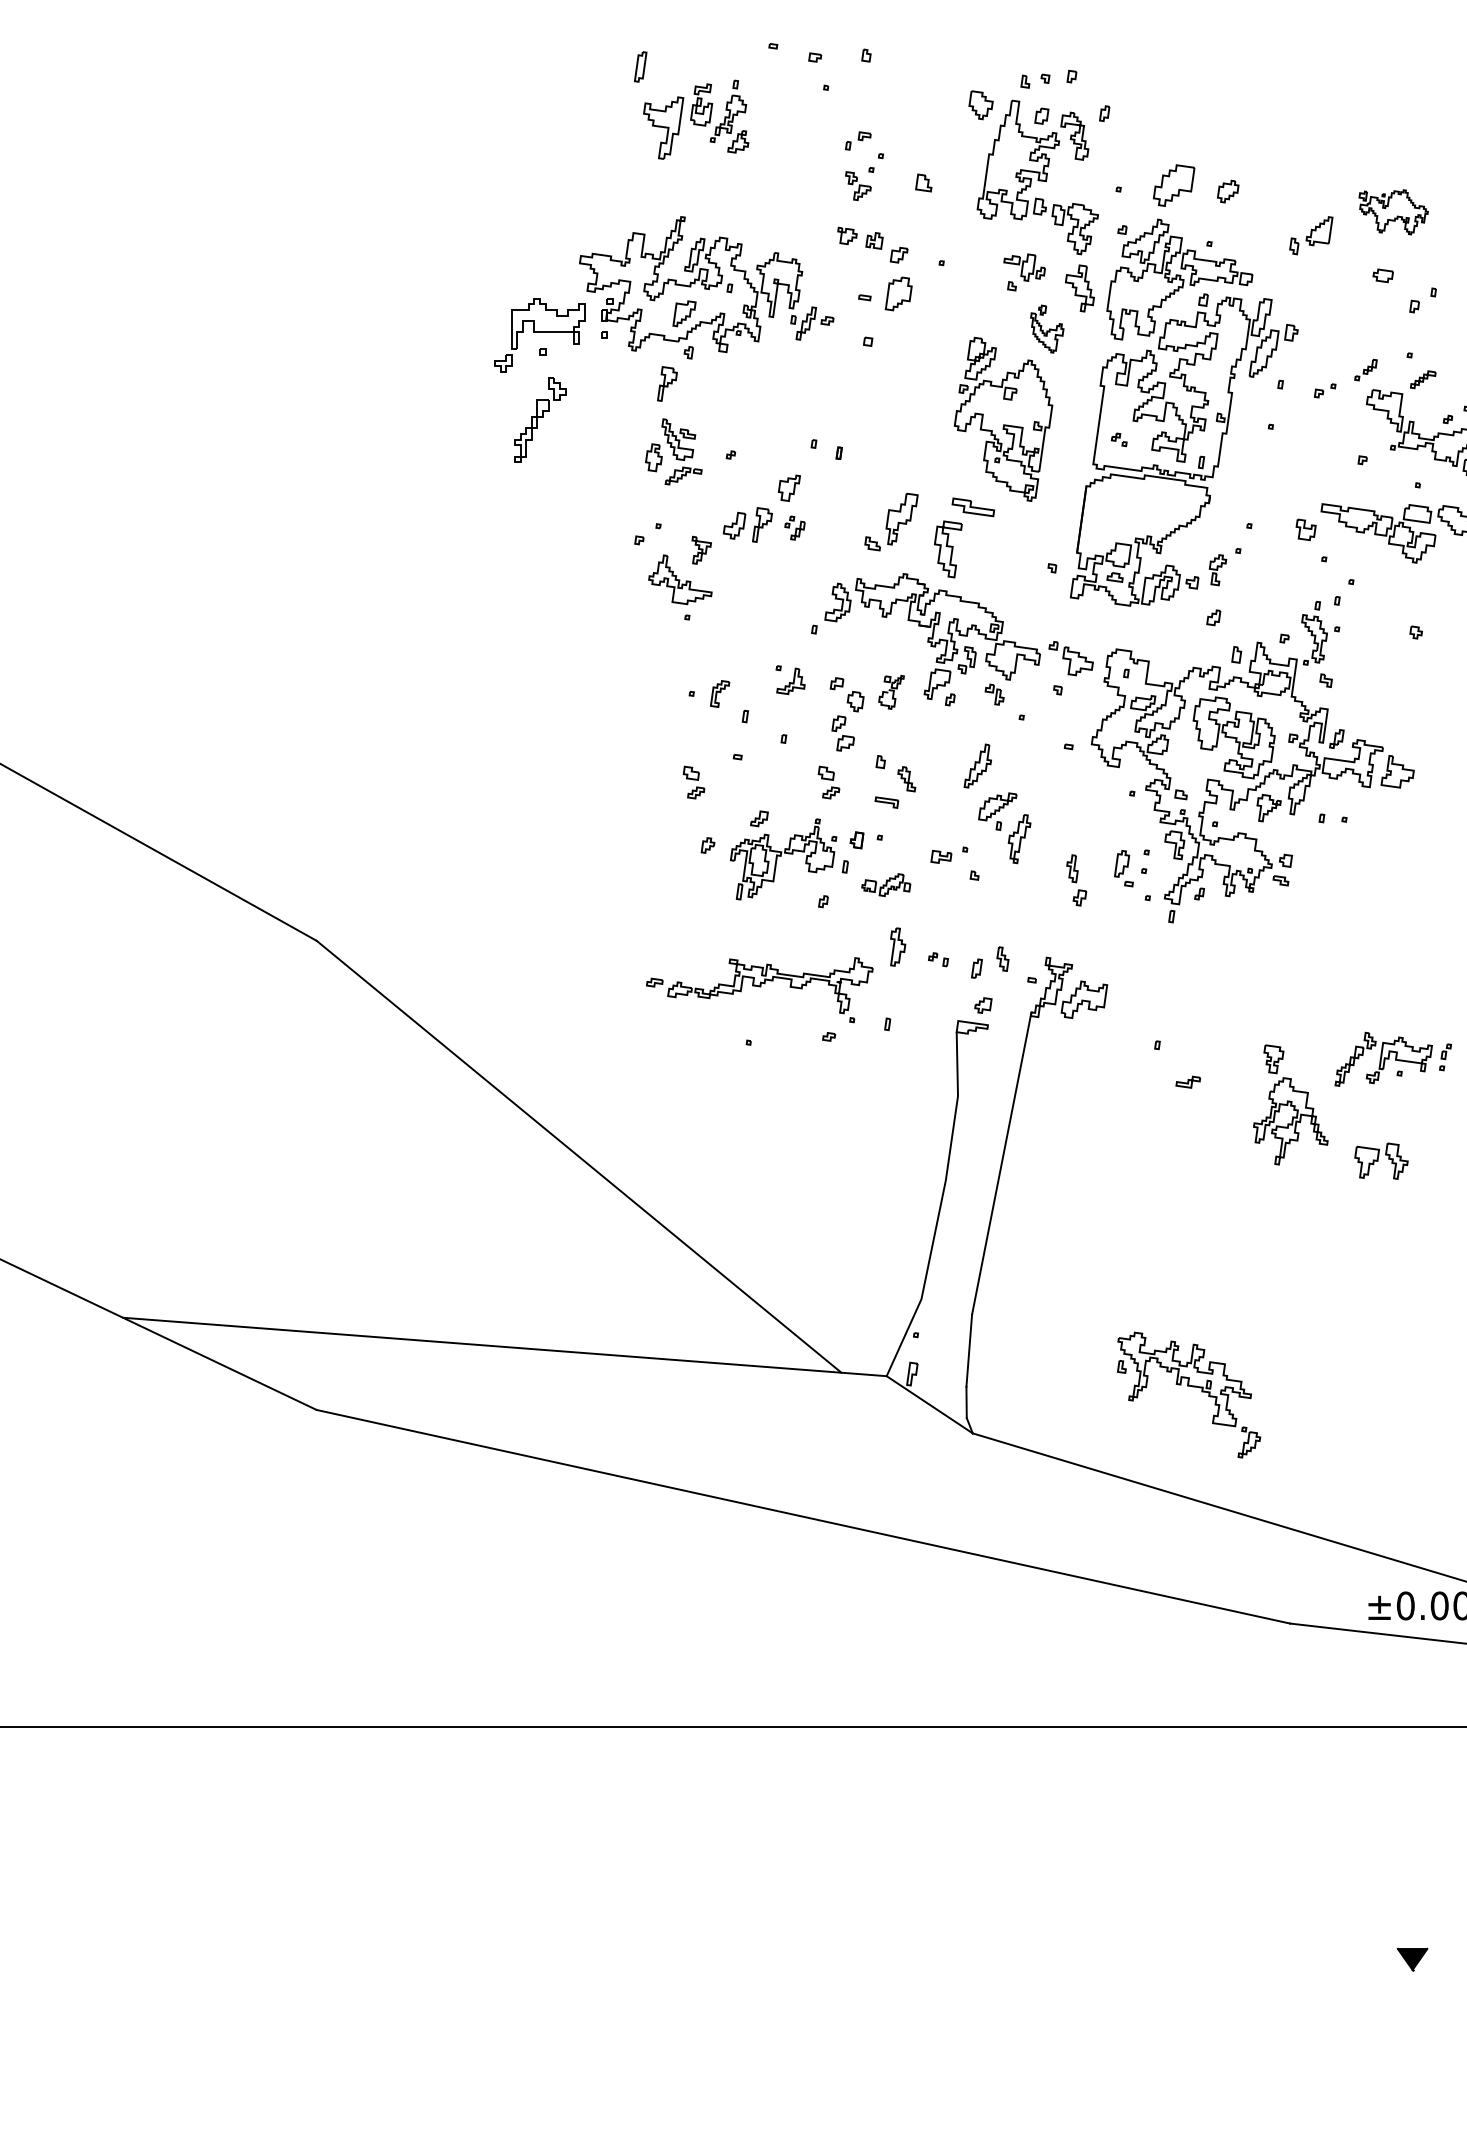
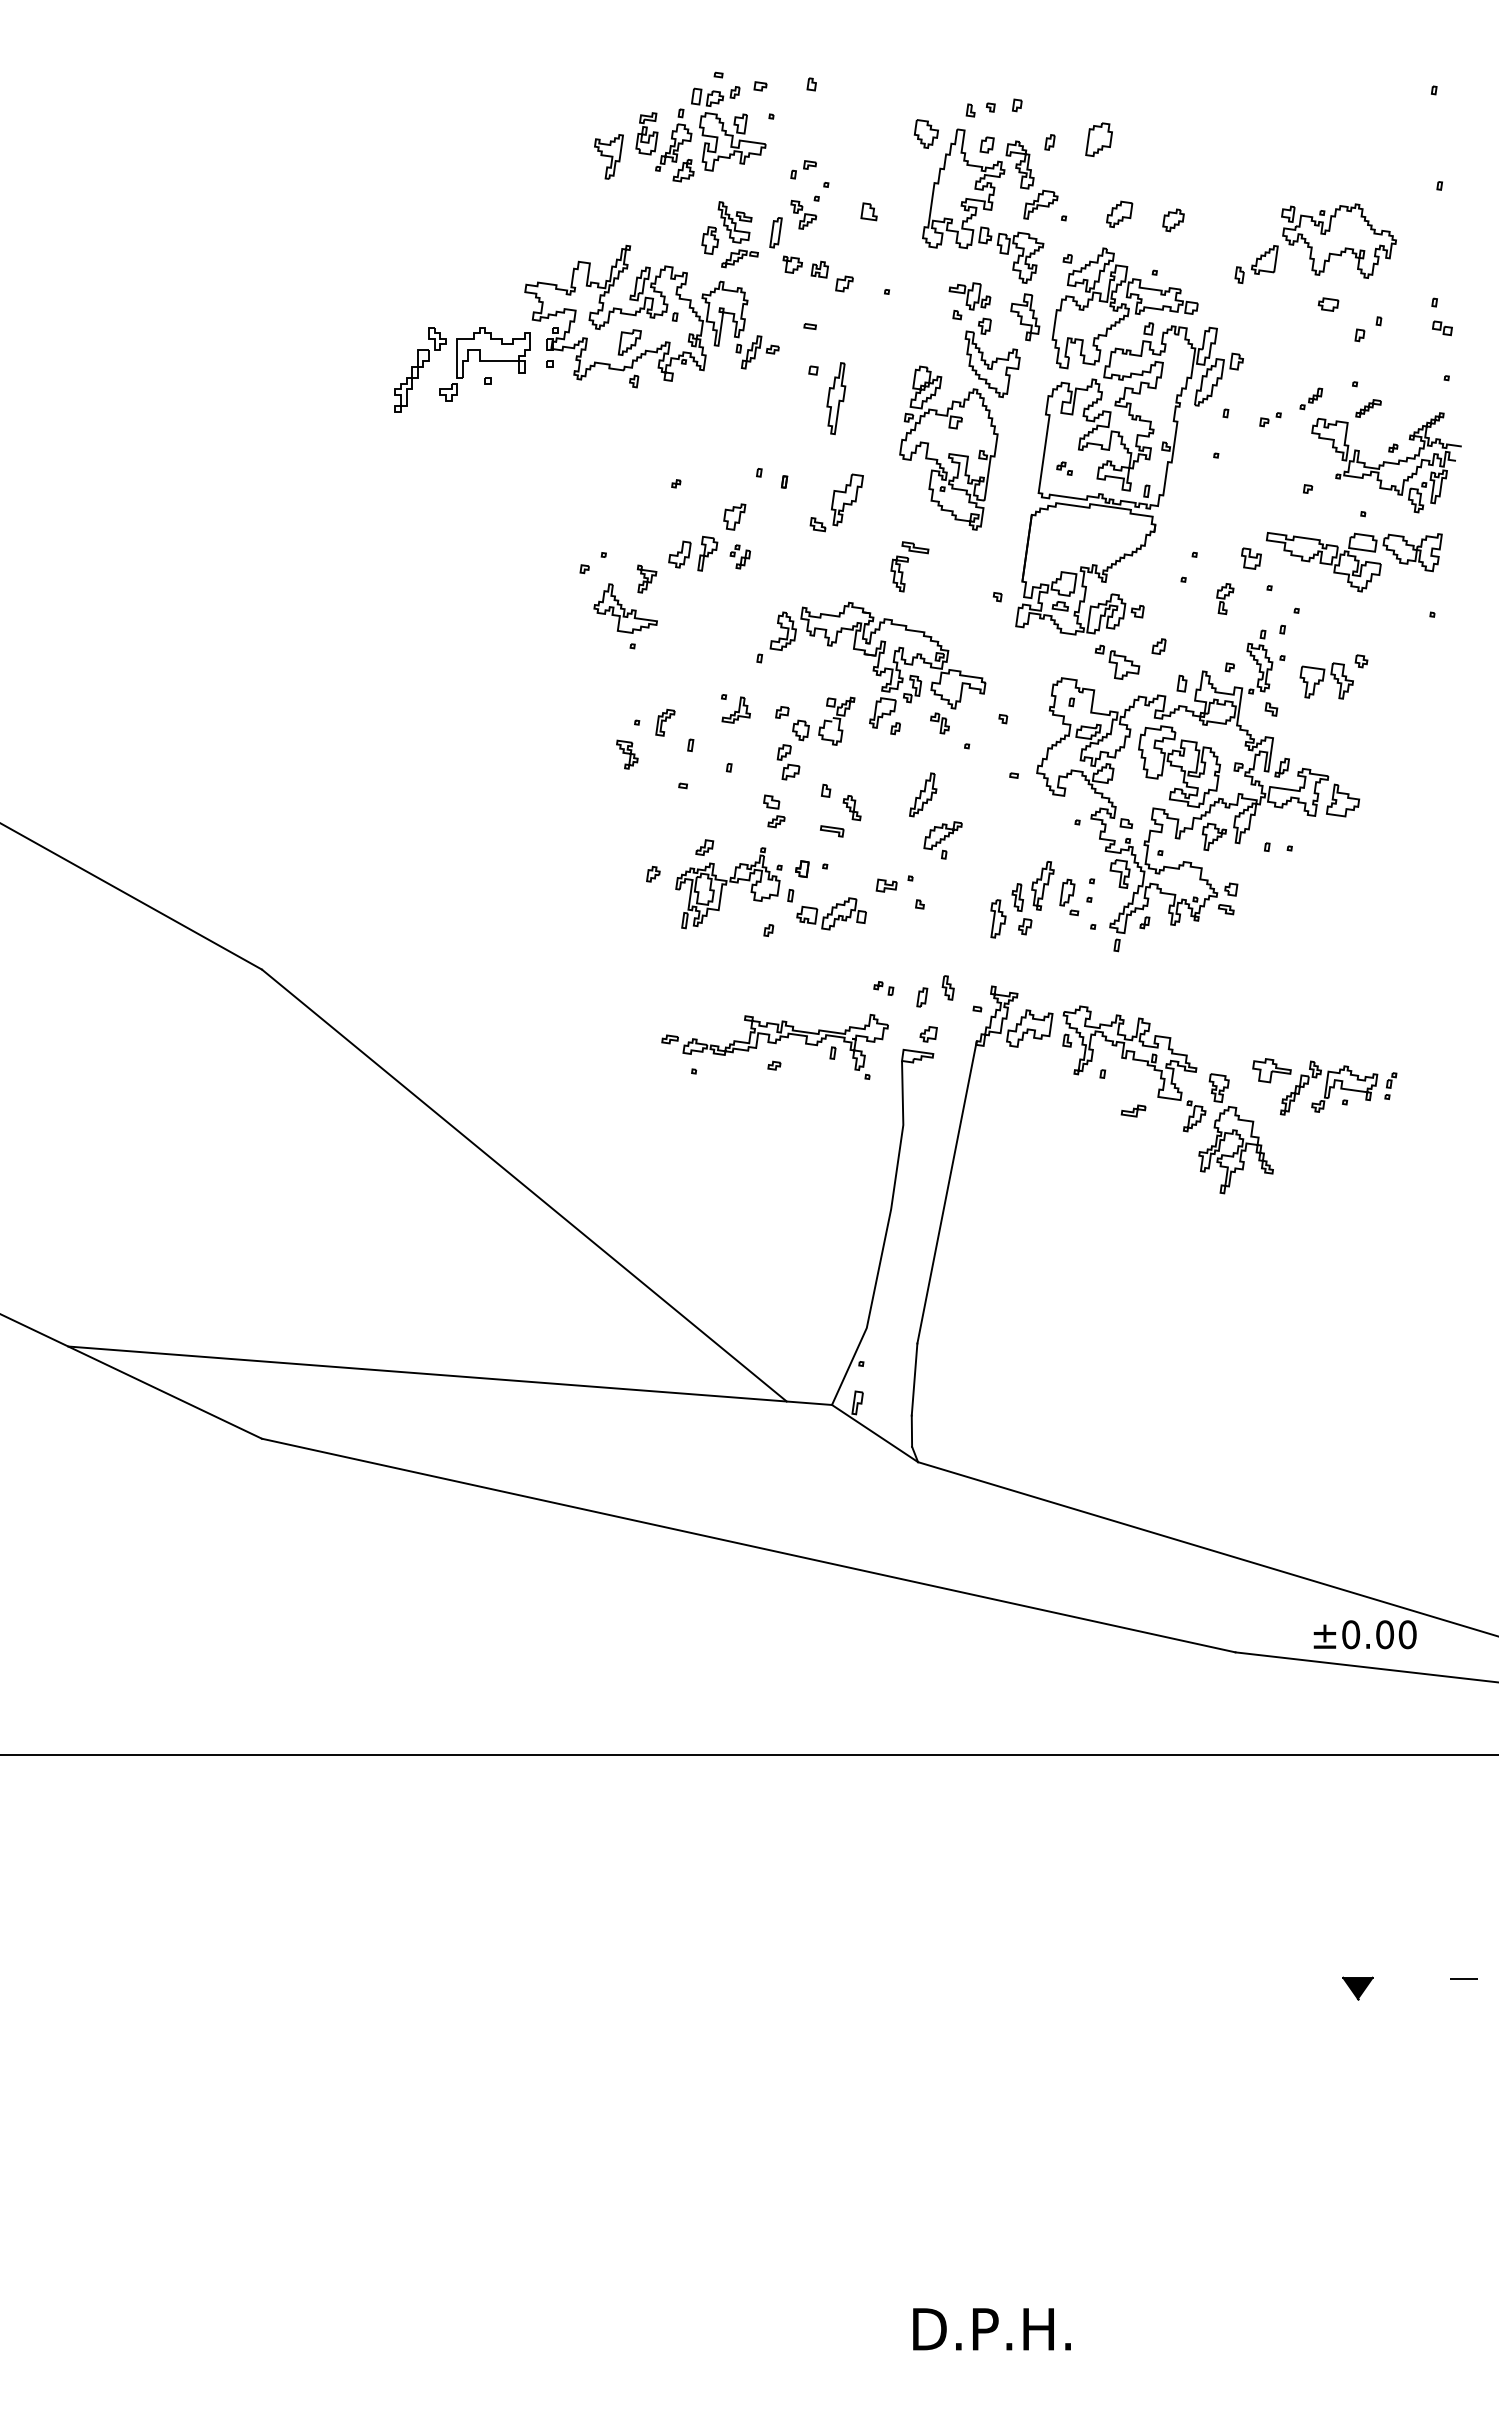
part: (640, 66) -> (775, 232), moved
part: (783, 99) -> (728, 128), added
part: (663, 127) -> (608, 156), size x0.71
part: (1095, 175) -> (1040, 204), added
part: (1174, 185) -> (1119, 214), size x0.62
part: (1393, 211) -> (1338, 240), size x1.67
part: (898, 293) -> (1098, 139), moved
part: (1047, 328) -> (992, 357), size x1.67
part: (891, 369) -> (836, 398), added
part: (667, 383) -> (612, 412), removed
part: (540, 419) -> (420, 369), moved
part: (673, 451) -> (729, 234), moved
part: (891, 521) -> (836, 502), moved
part: (964, 537) -> (909, 566), size x0.62
part: (1218, 570) -> (1225, 599), moved
part: (1071, 657) -> (1117, 661), moved
part: (891, 691) -> (836, 720), size x1.43
part: (682, 725) -> (627, 754), added
part: (694, 782) -> (639, 811), removed
part: (1019, 838) -> (1042, 885), moved
part: (886, 884) -> (831, 913), size x1.43
part: (898, 946) -> (998, 918), moved
part: (759, 989) -> (774, 1046), moved
part: (1326, 1041) -> (1271, 1070), added
part: (1381, 1160) -> (1326, 680), moved
part: (1189, 1386) -> (1134, 1060), moved

